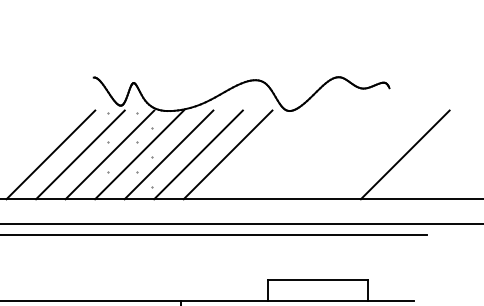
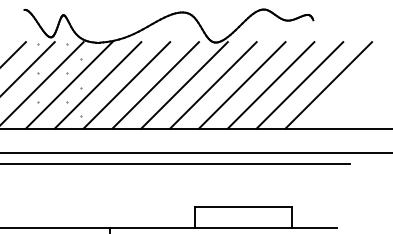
line: (257, 154) -> (184, 85), added
line: (286, 154) -> (212, 85), added
line: (316, 154) -> (242, 85), added
line: (345, 154) -> (270, 85), added
line: (375, 154) -> (299, 85), added

